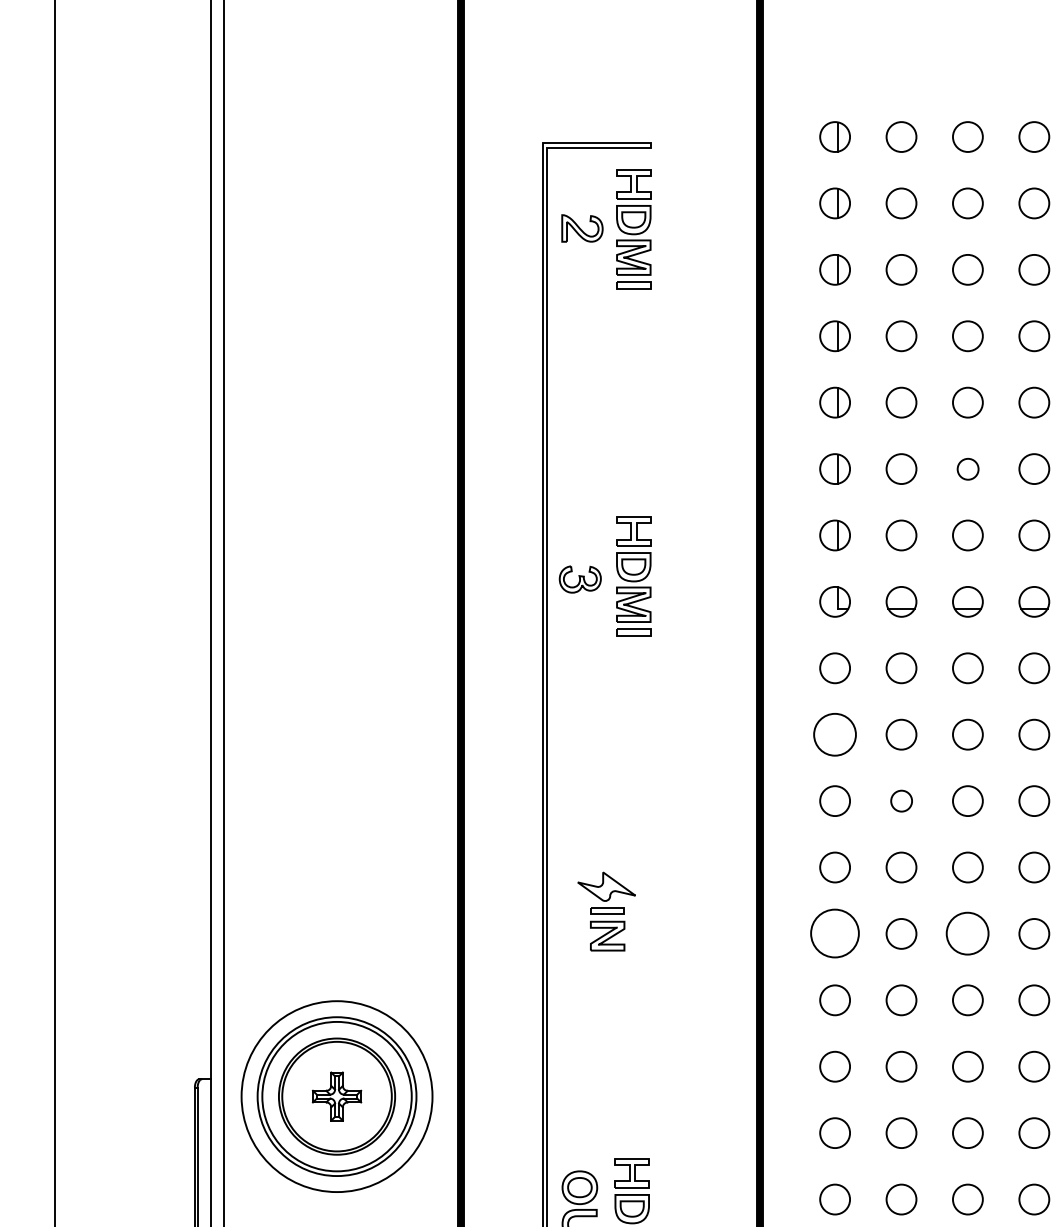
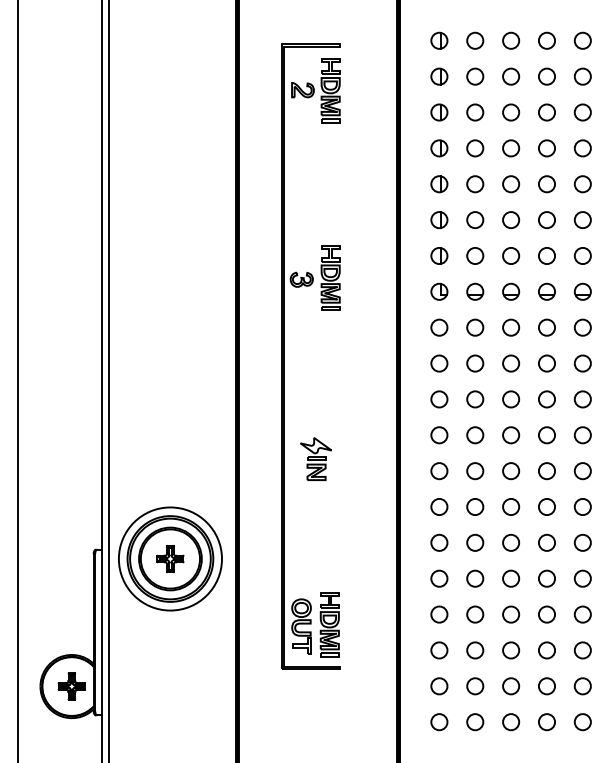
circle: (968, 469) -> (511, 220), size x1.43
circle: (835, 734) -> (439, 363), size x0.71
circle: (901, 801) -> (475, 399), size x1.43
circle: (835, 934) -> (439, 471), size x0.62
circle: (968, 934) -> (511, 471), size x0.71

